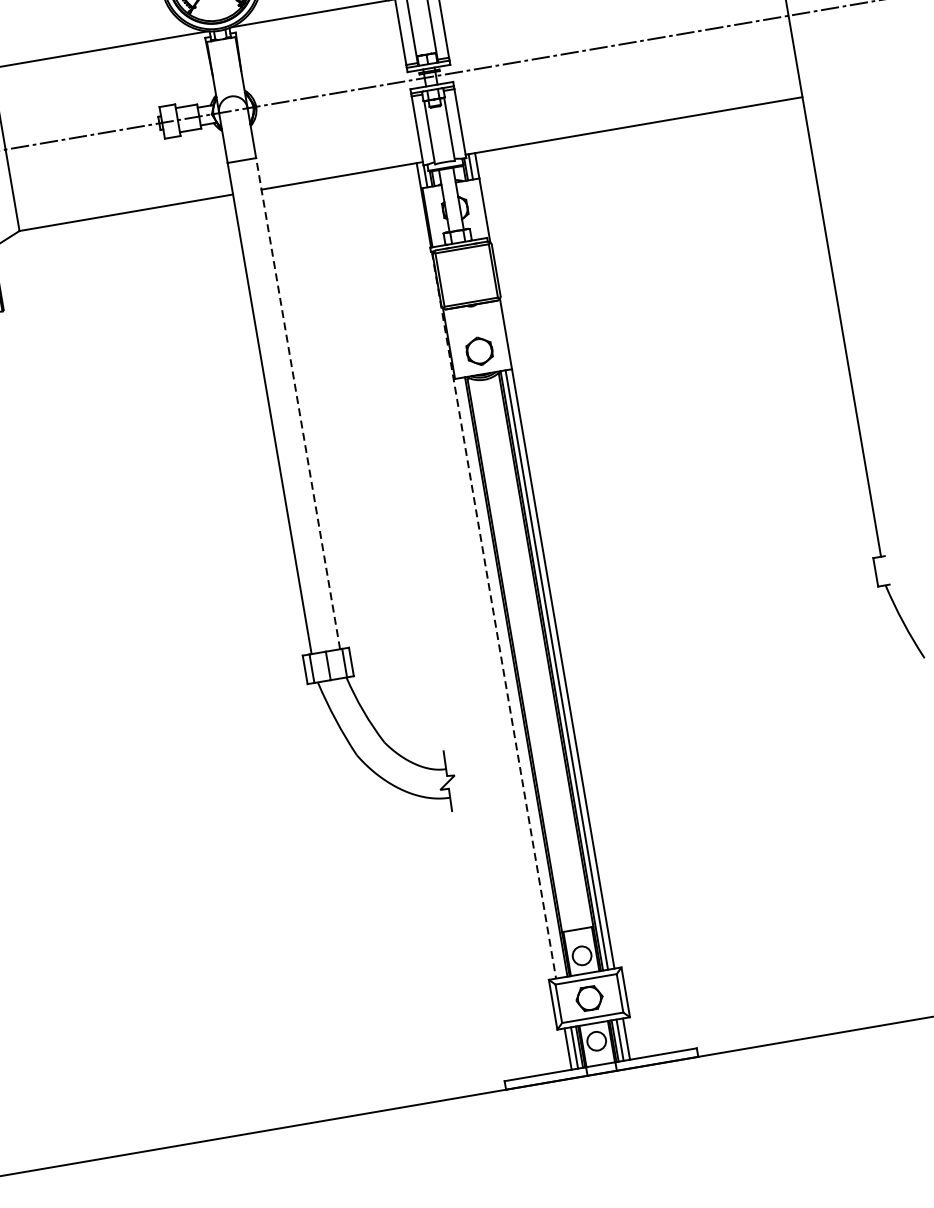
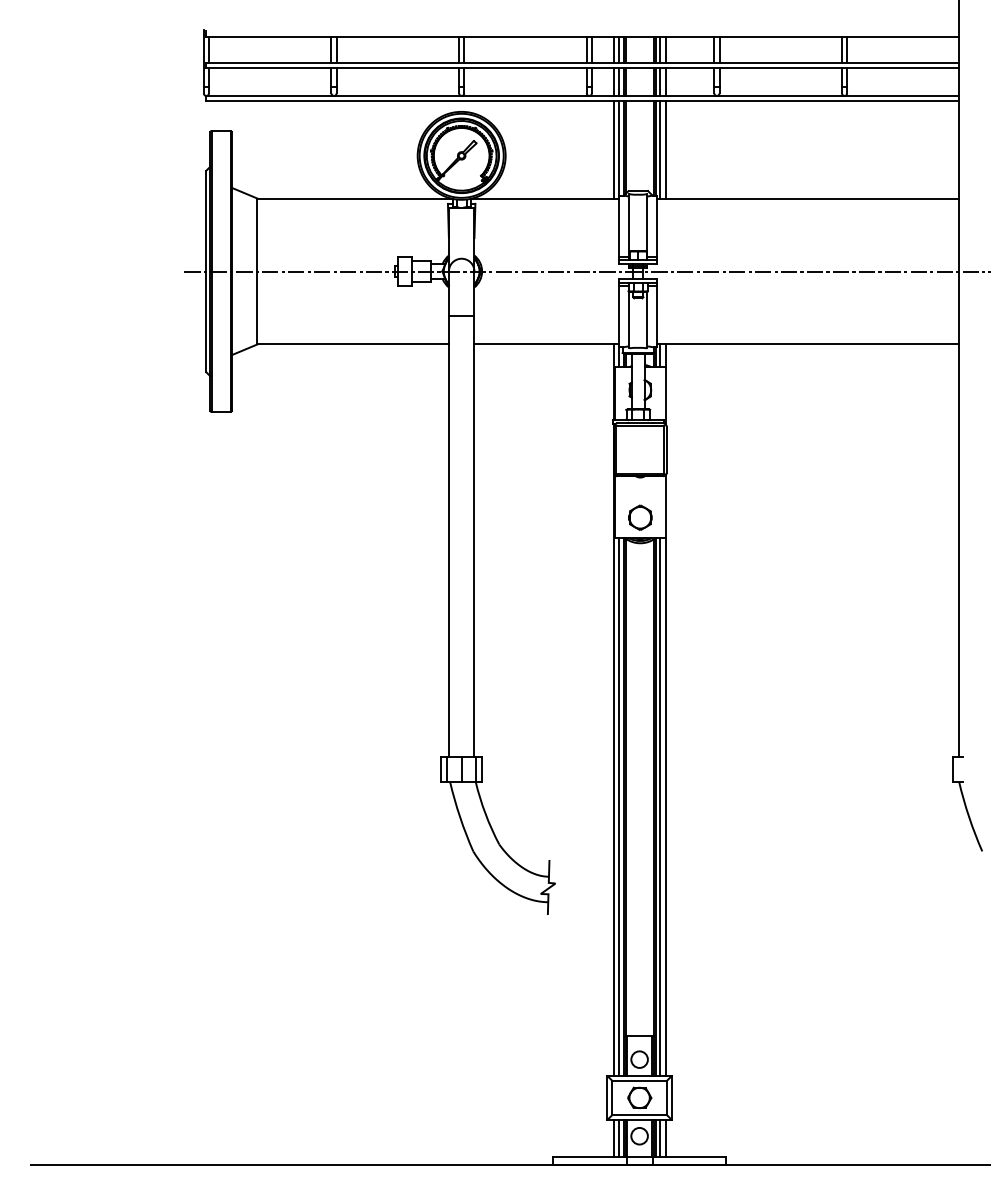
line: (298, 402) -> (474, 535), dashed -> solid
line: (493, 614) -> (613, 749), dashed -> solid
line: (511, 677) -> (619, 806), added

